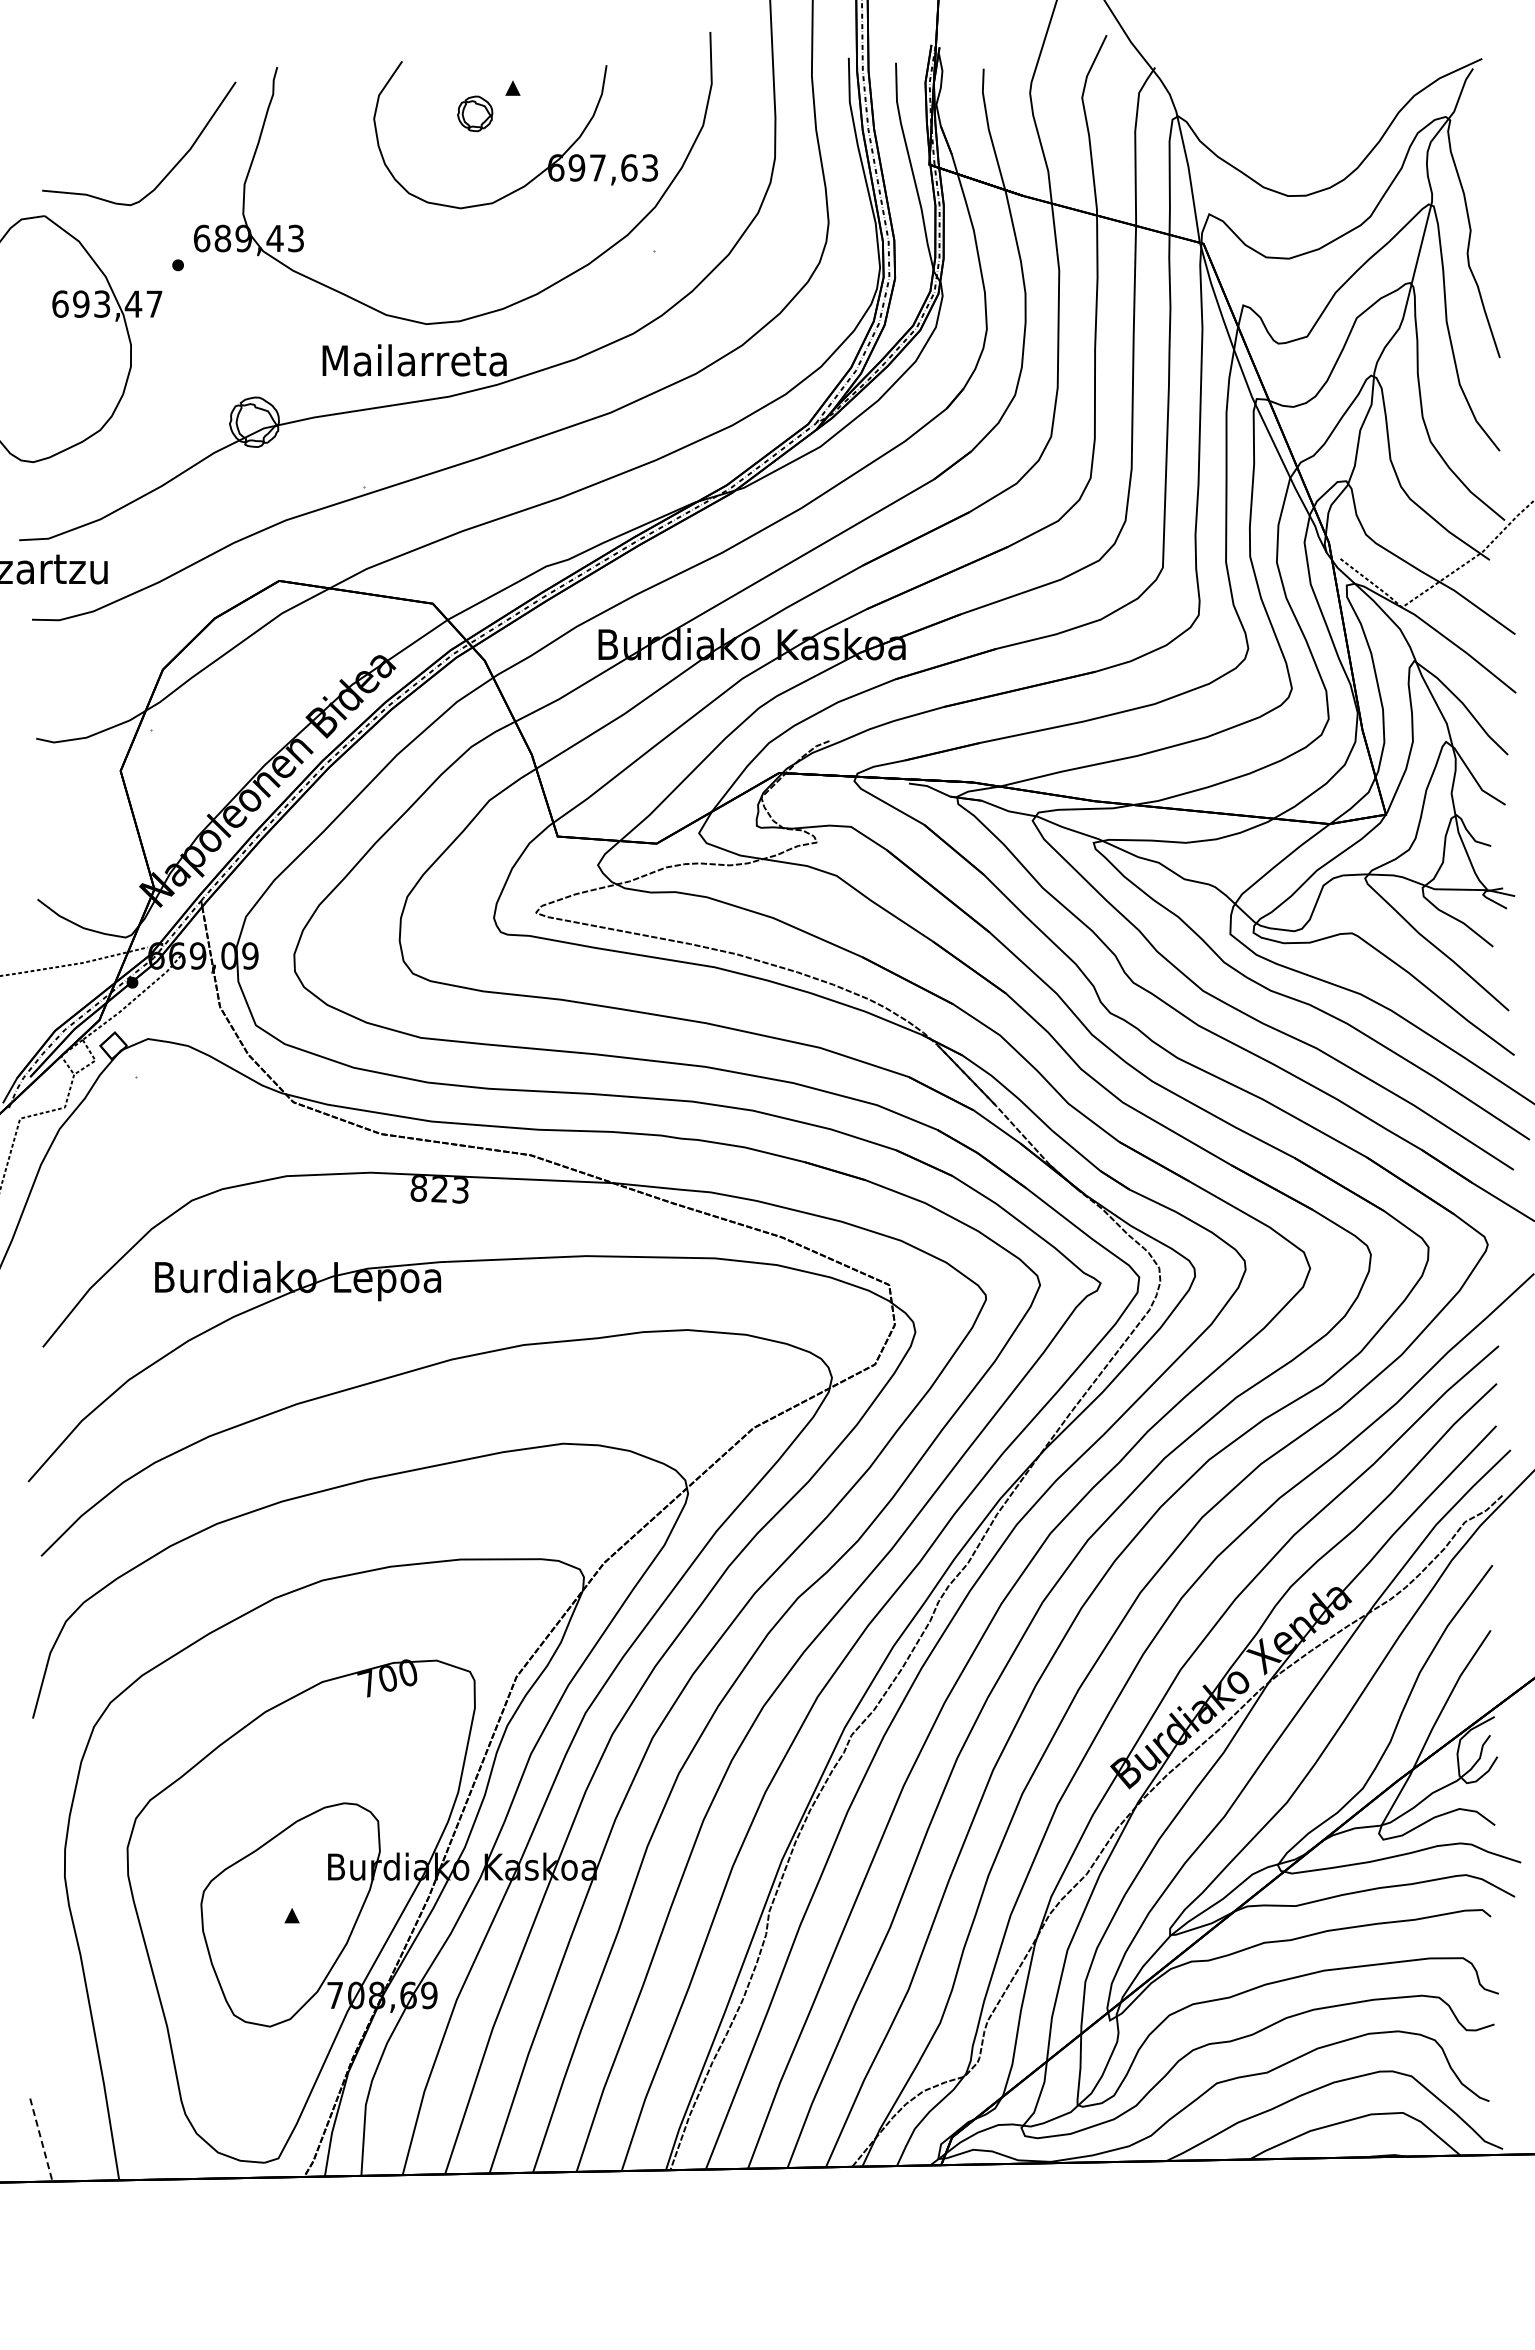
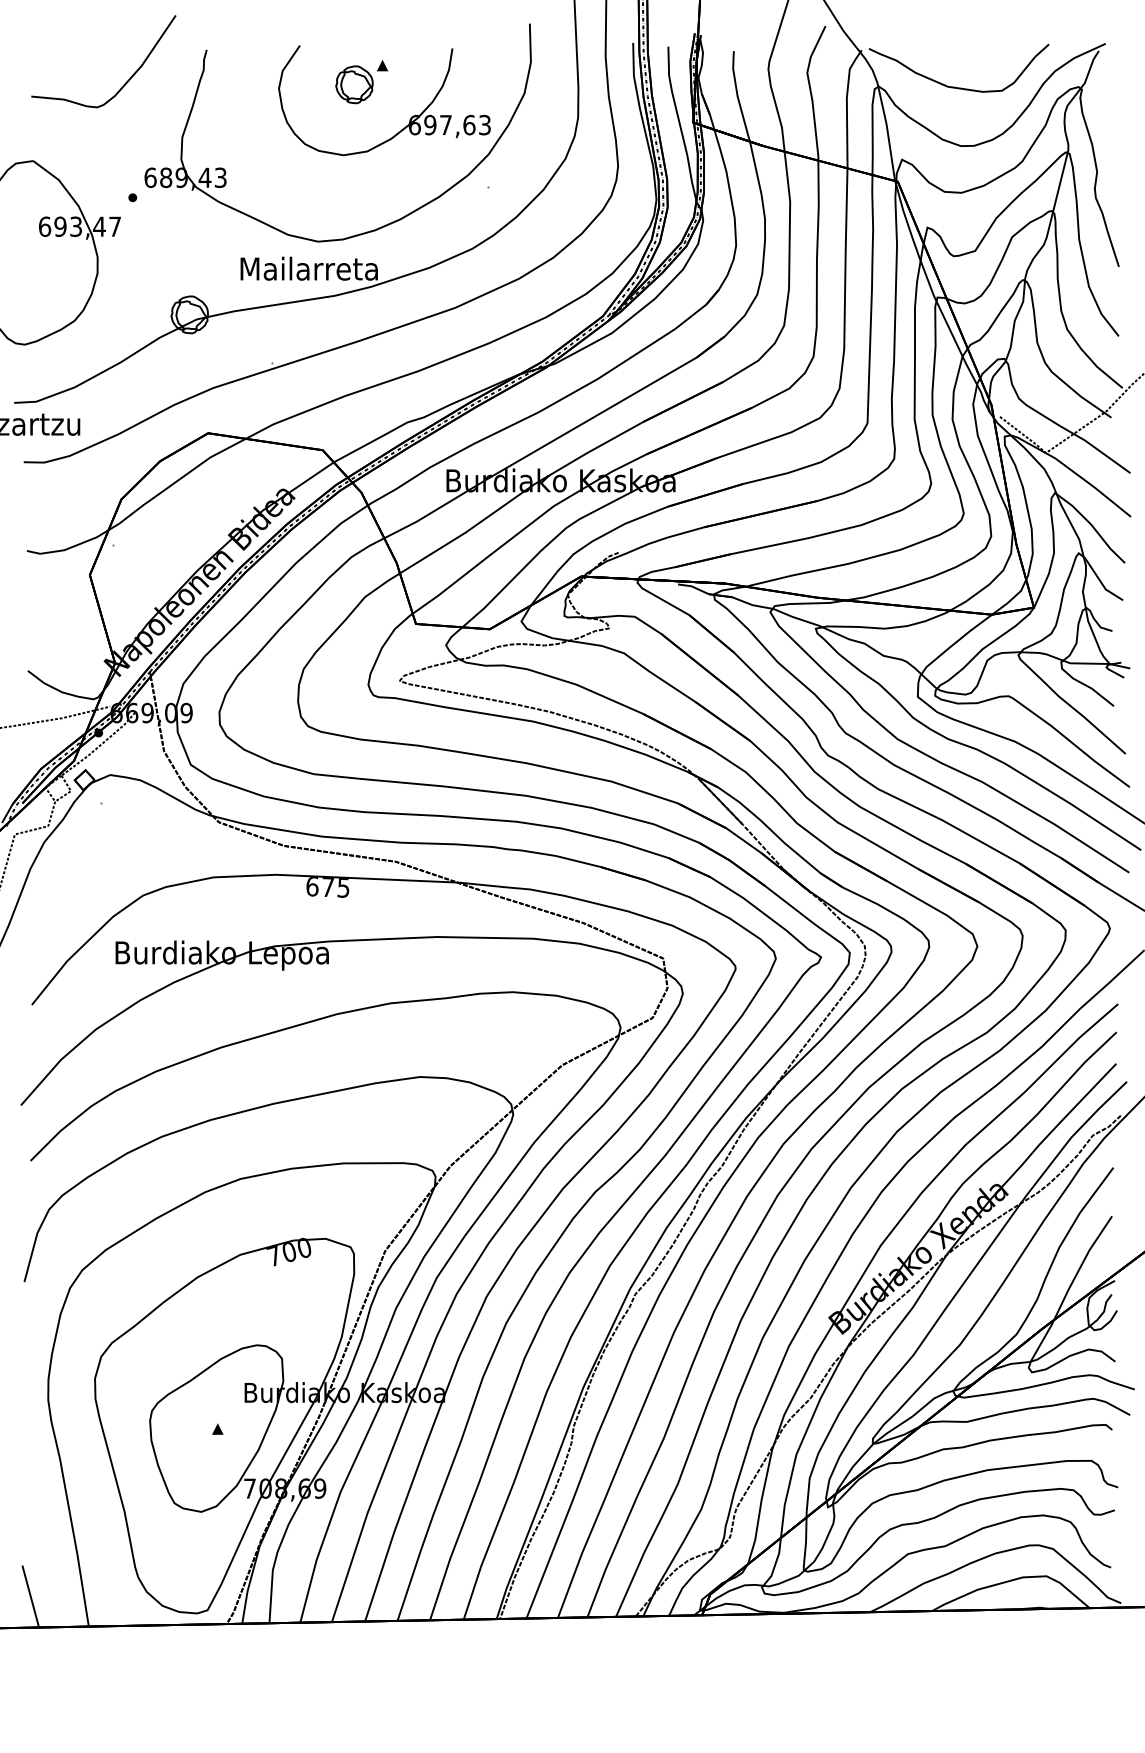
part: (474, 113) -> (353, 84), size x1.43
curve: (1279, 116) -> (954, 86), added
curve: (171, 168) -> (127, 80), moved
text: (439, 1189) -> (327, 887), 823 -> 675
line: (41, 2140) -> (30, 1596), dashed -> solid

